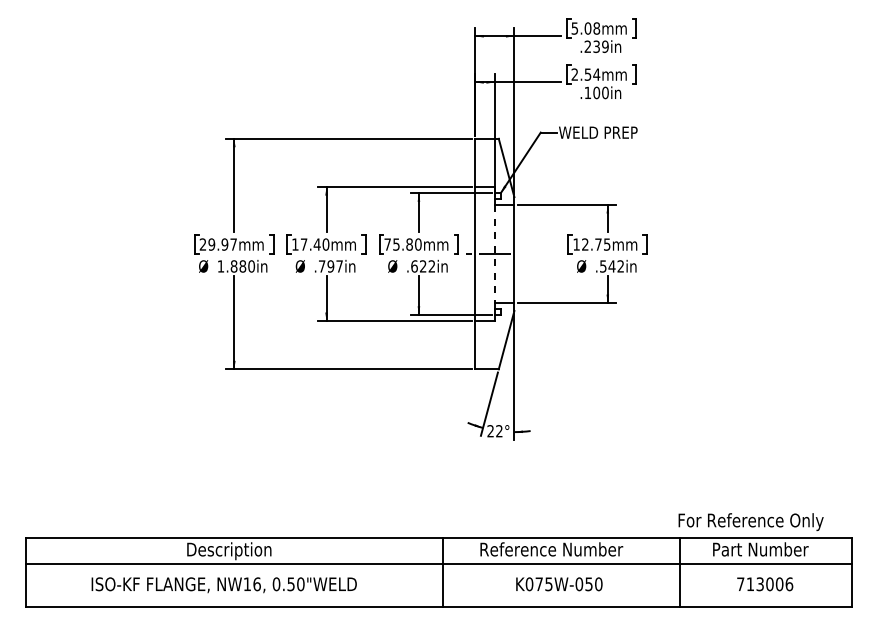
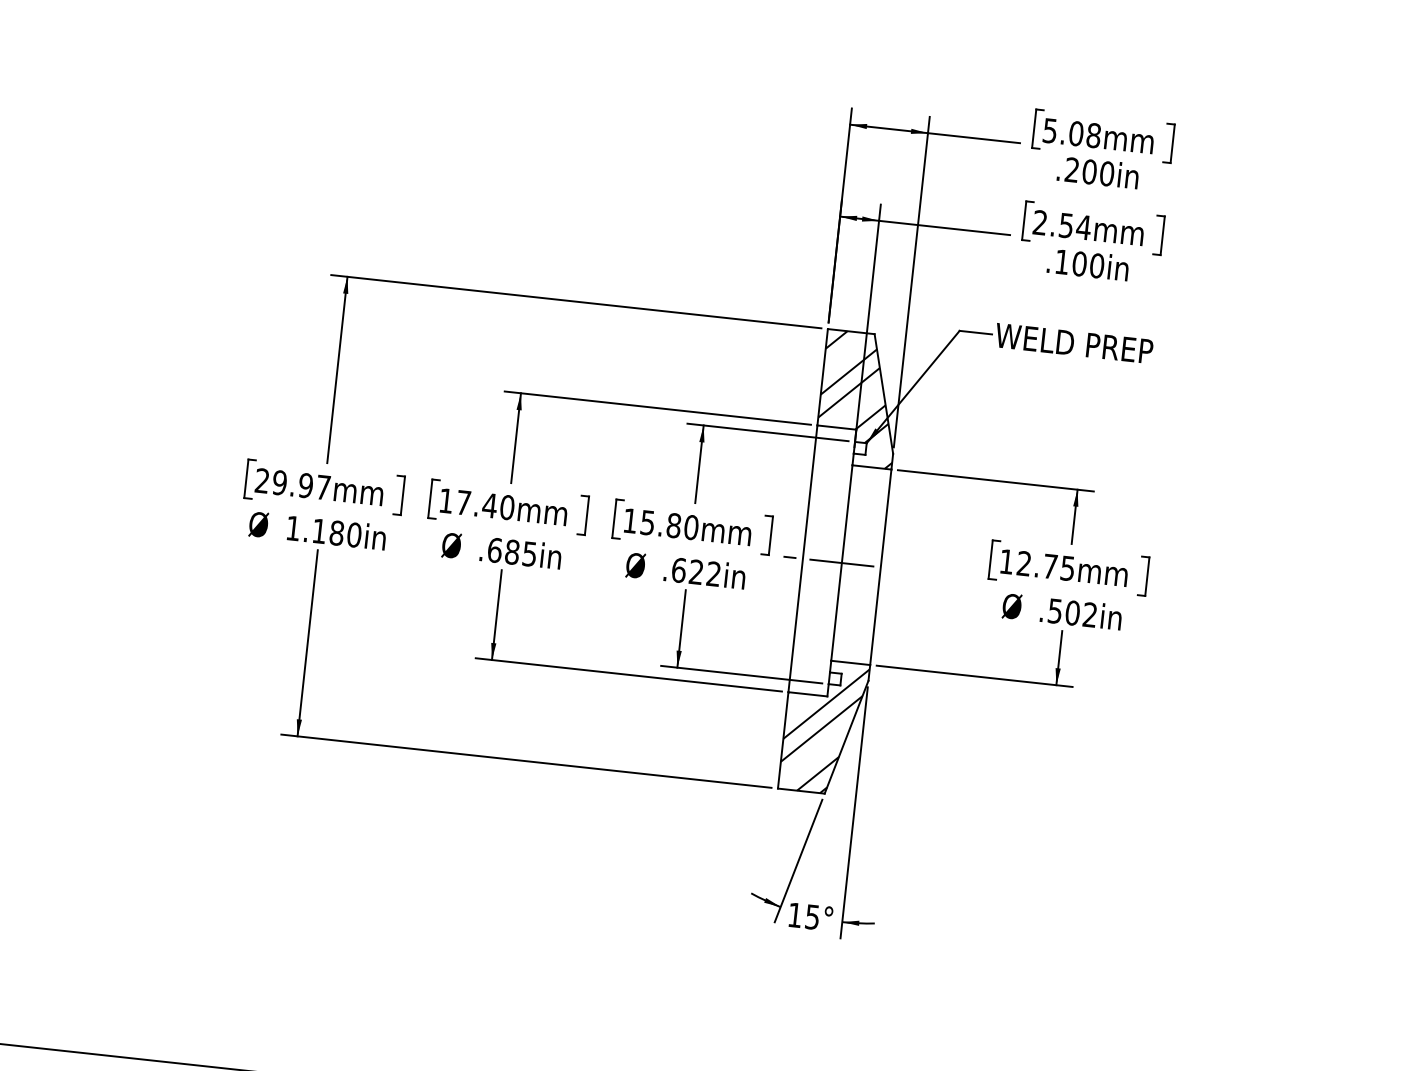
text: (600, 46) -> (1097, 172), .239in -> .200in
hatch: (494, 171) -> (859, 398), added
text: (387, 244) -> (629, 520), 75.80mm -> 15.80mm
line: (494, 254) -> (841, 563), dashed -> solid
text: (233, 266) -> (318, 531), 1.880in -> 1.180in
text: (330, 266) -> (511, 552), .797in -> .685in
text: (611, 266) -> (1071, 613), .542in -> .502in
hatch: (494, 337) -> (823, 729), added
text: (494, 431) -> (802, 916), 22° -> 15°

